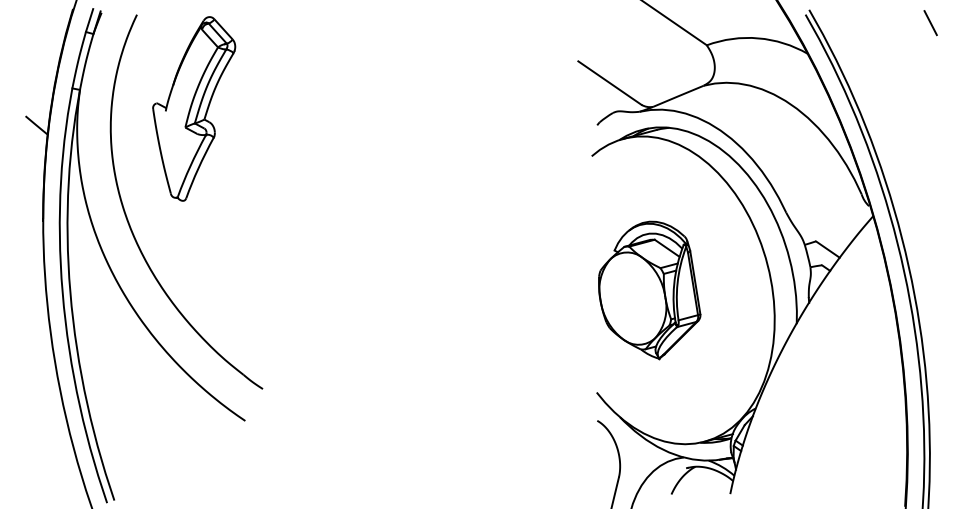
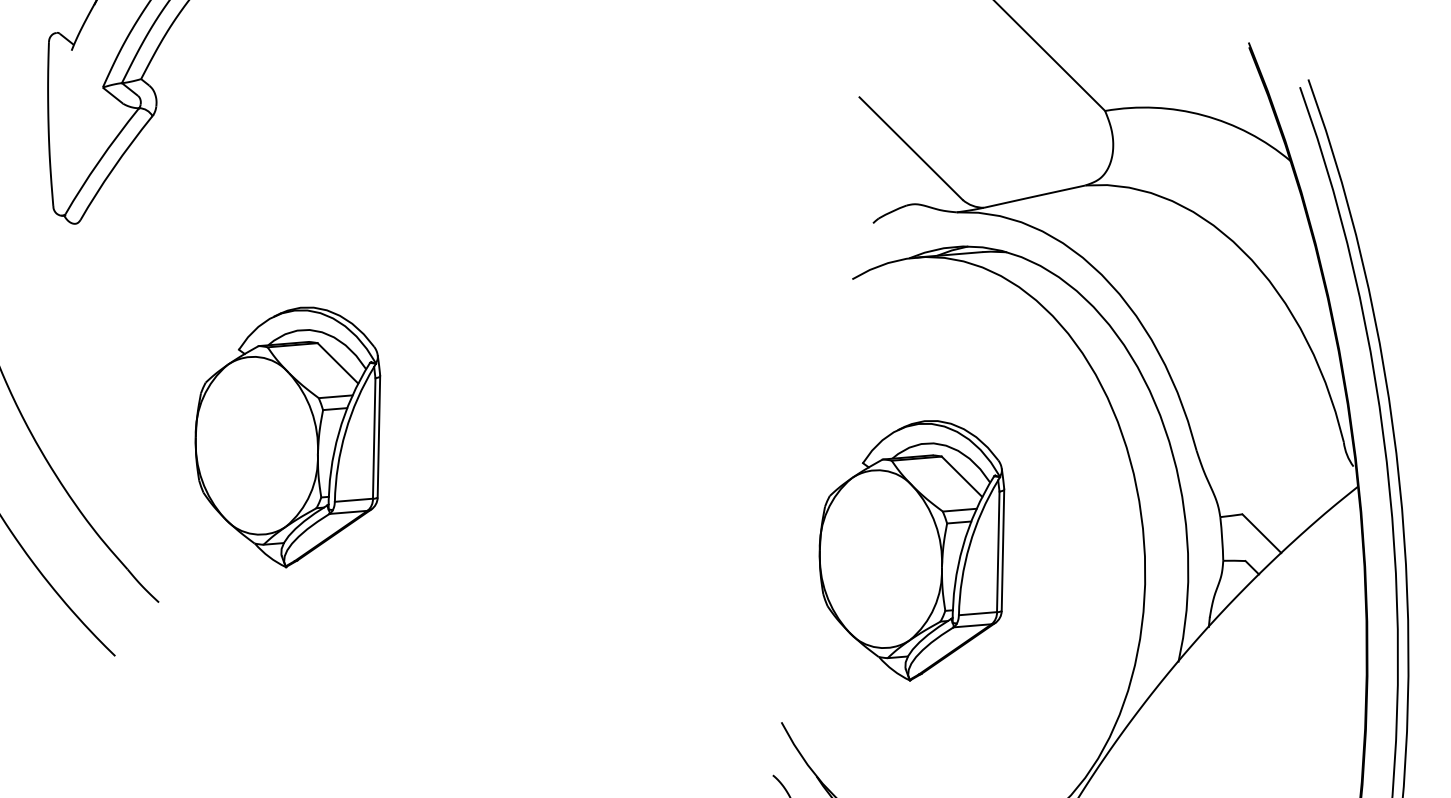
part: (315, 290) -> (290, 436), added

